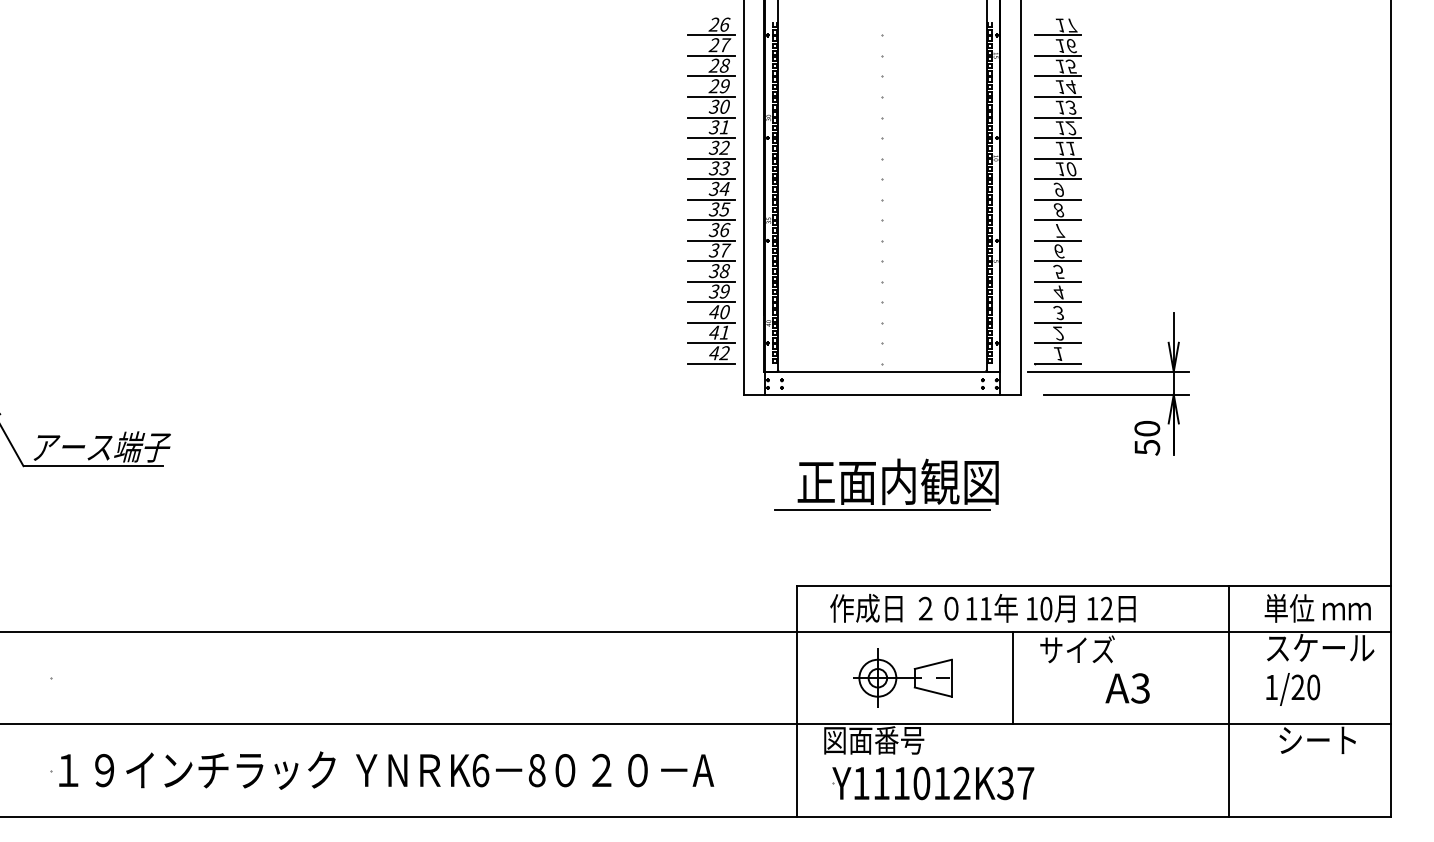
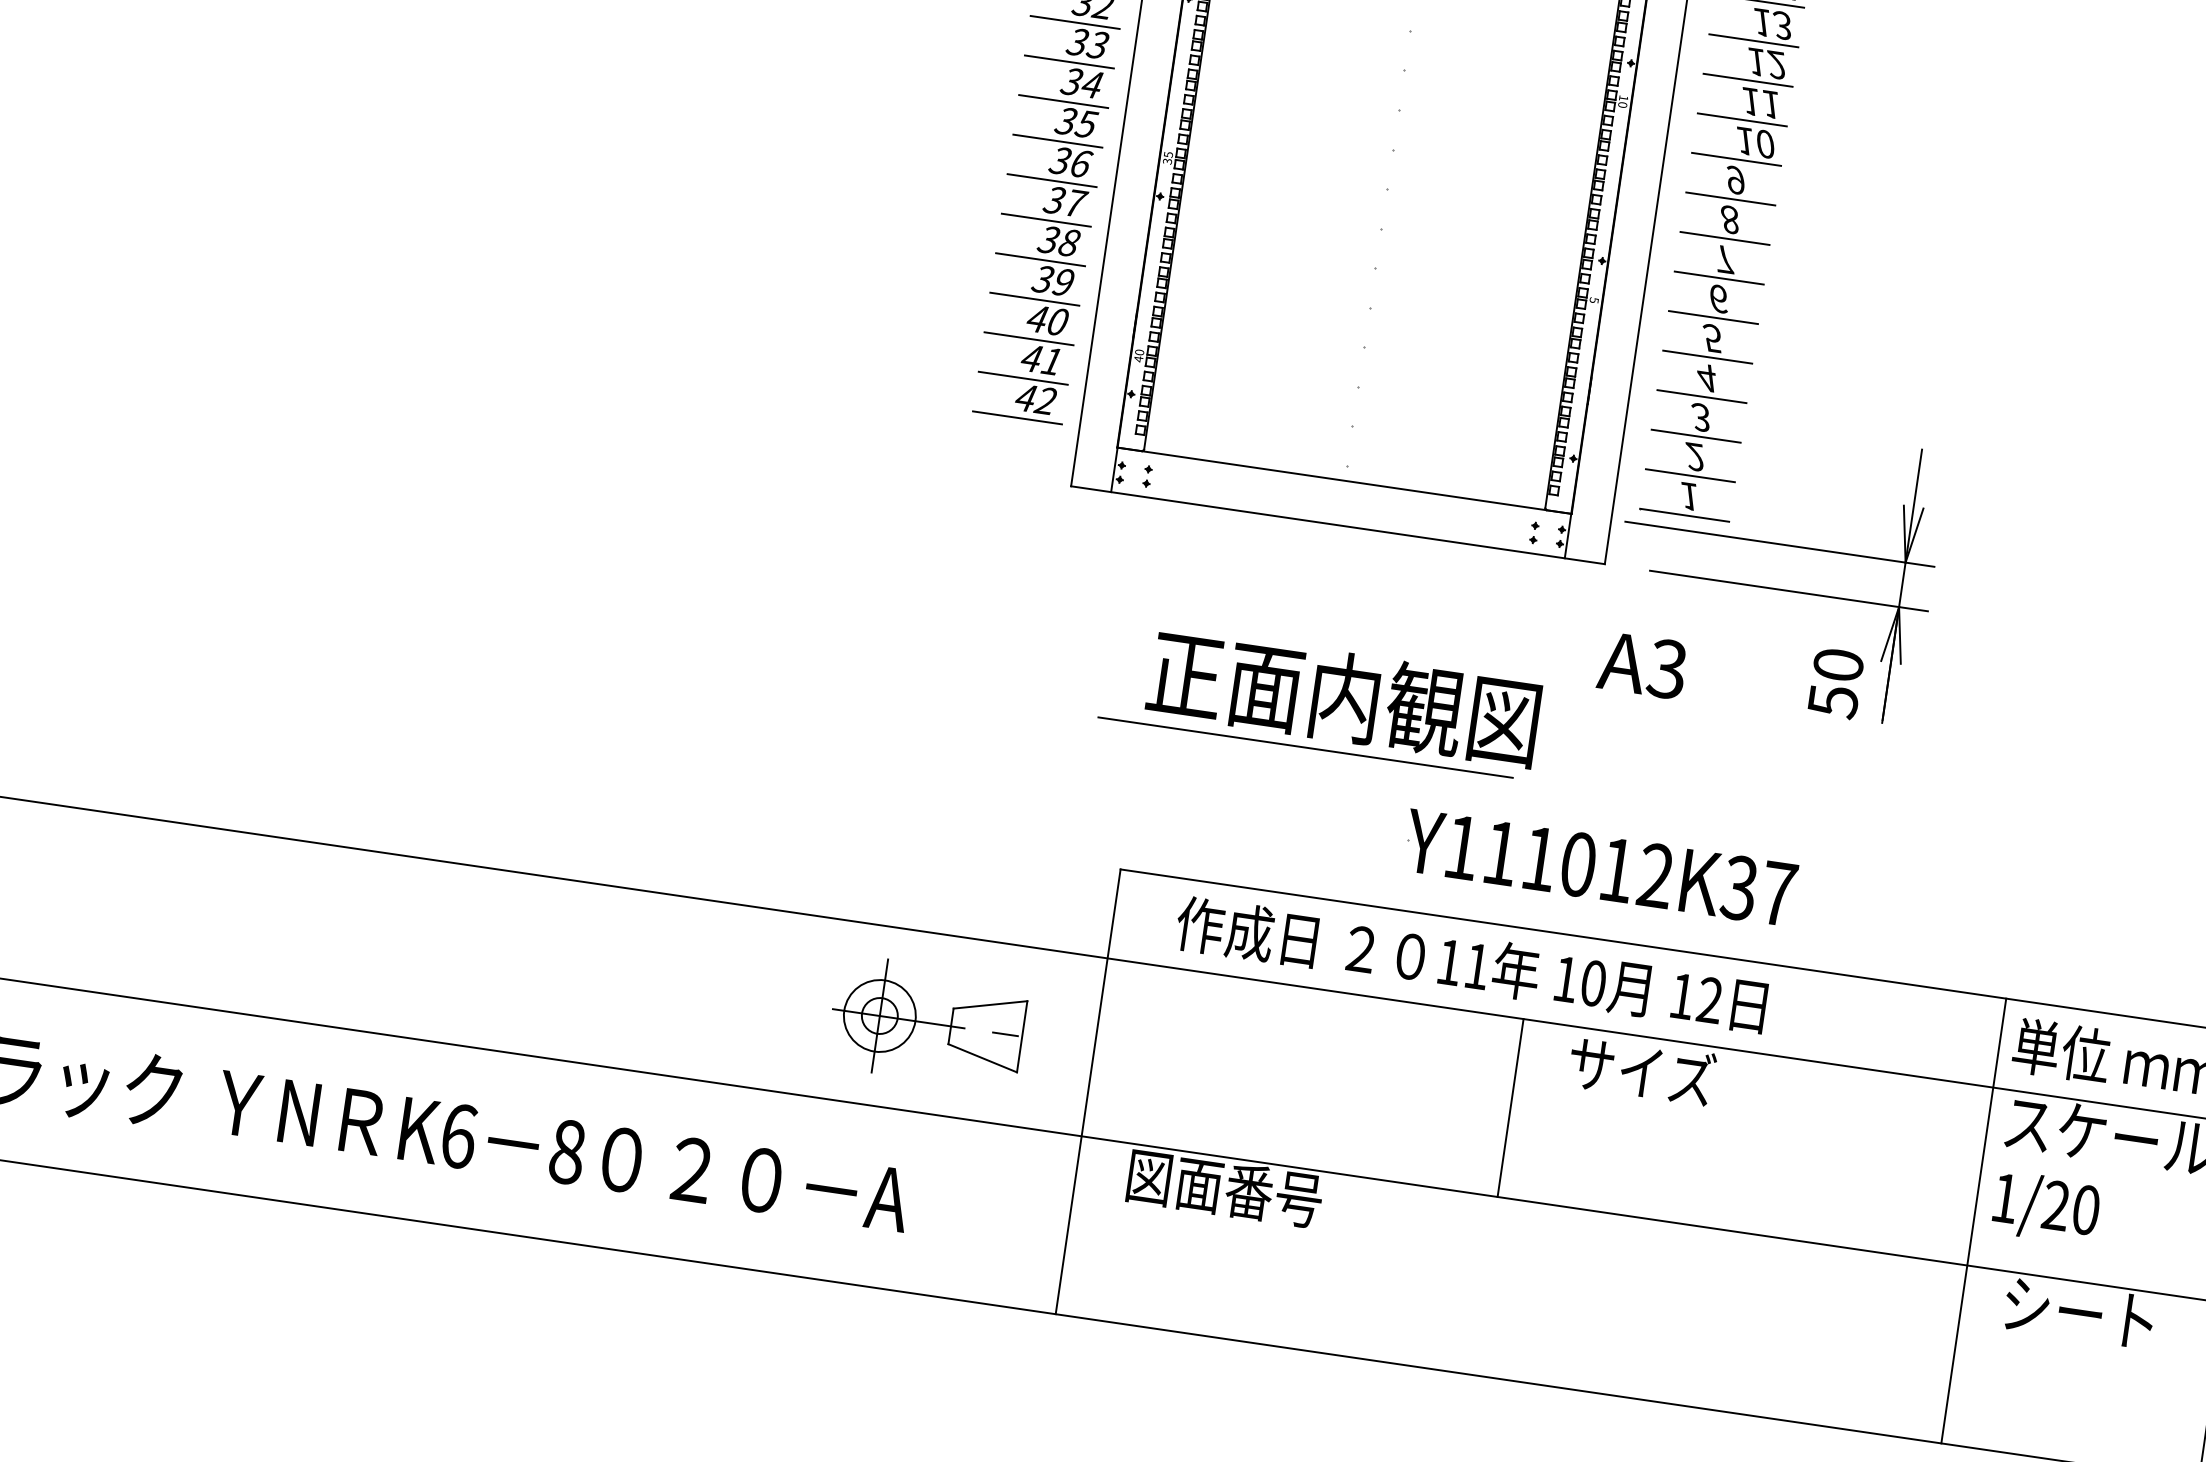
part: (902, 677) -> (927, 1021), moved
text: (1127, 688) -> (1642, 665), moved
line: (1229, 700) -> (1974, 1219), moved
part: (933, 783) -> (1600, 867), moved

